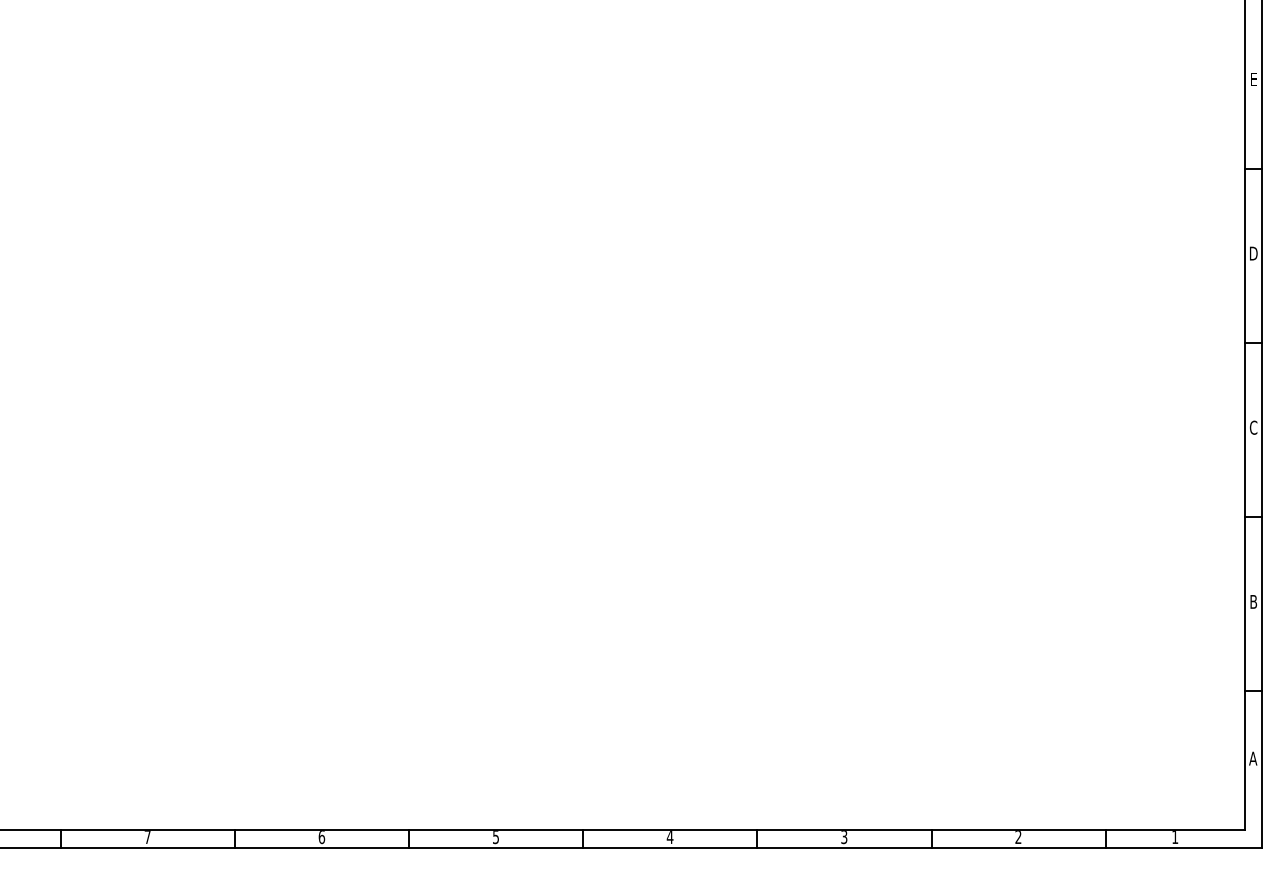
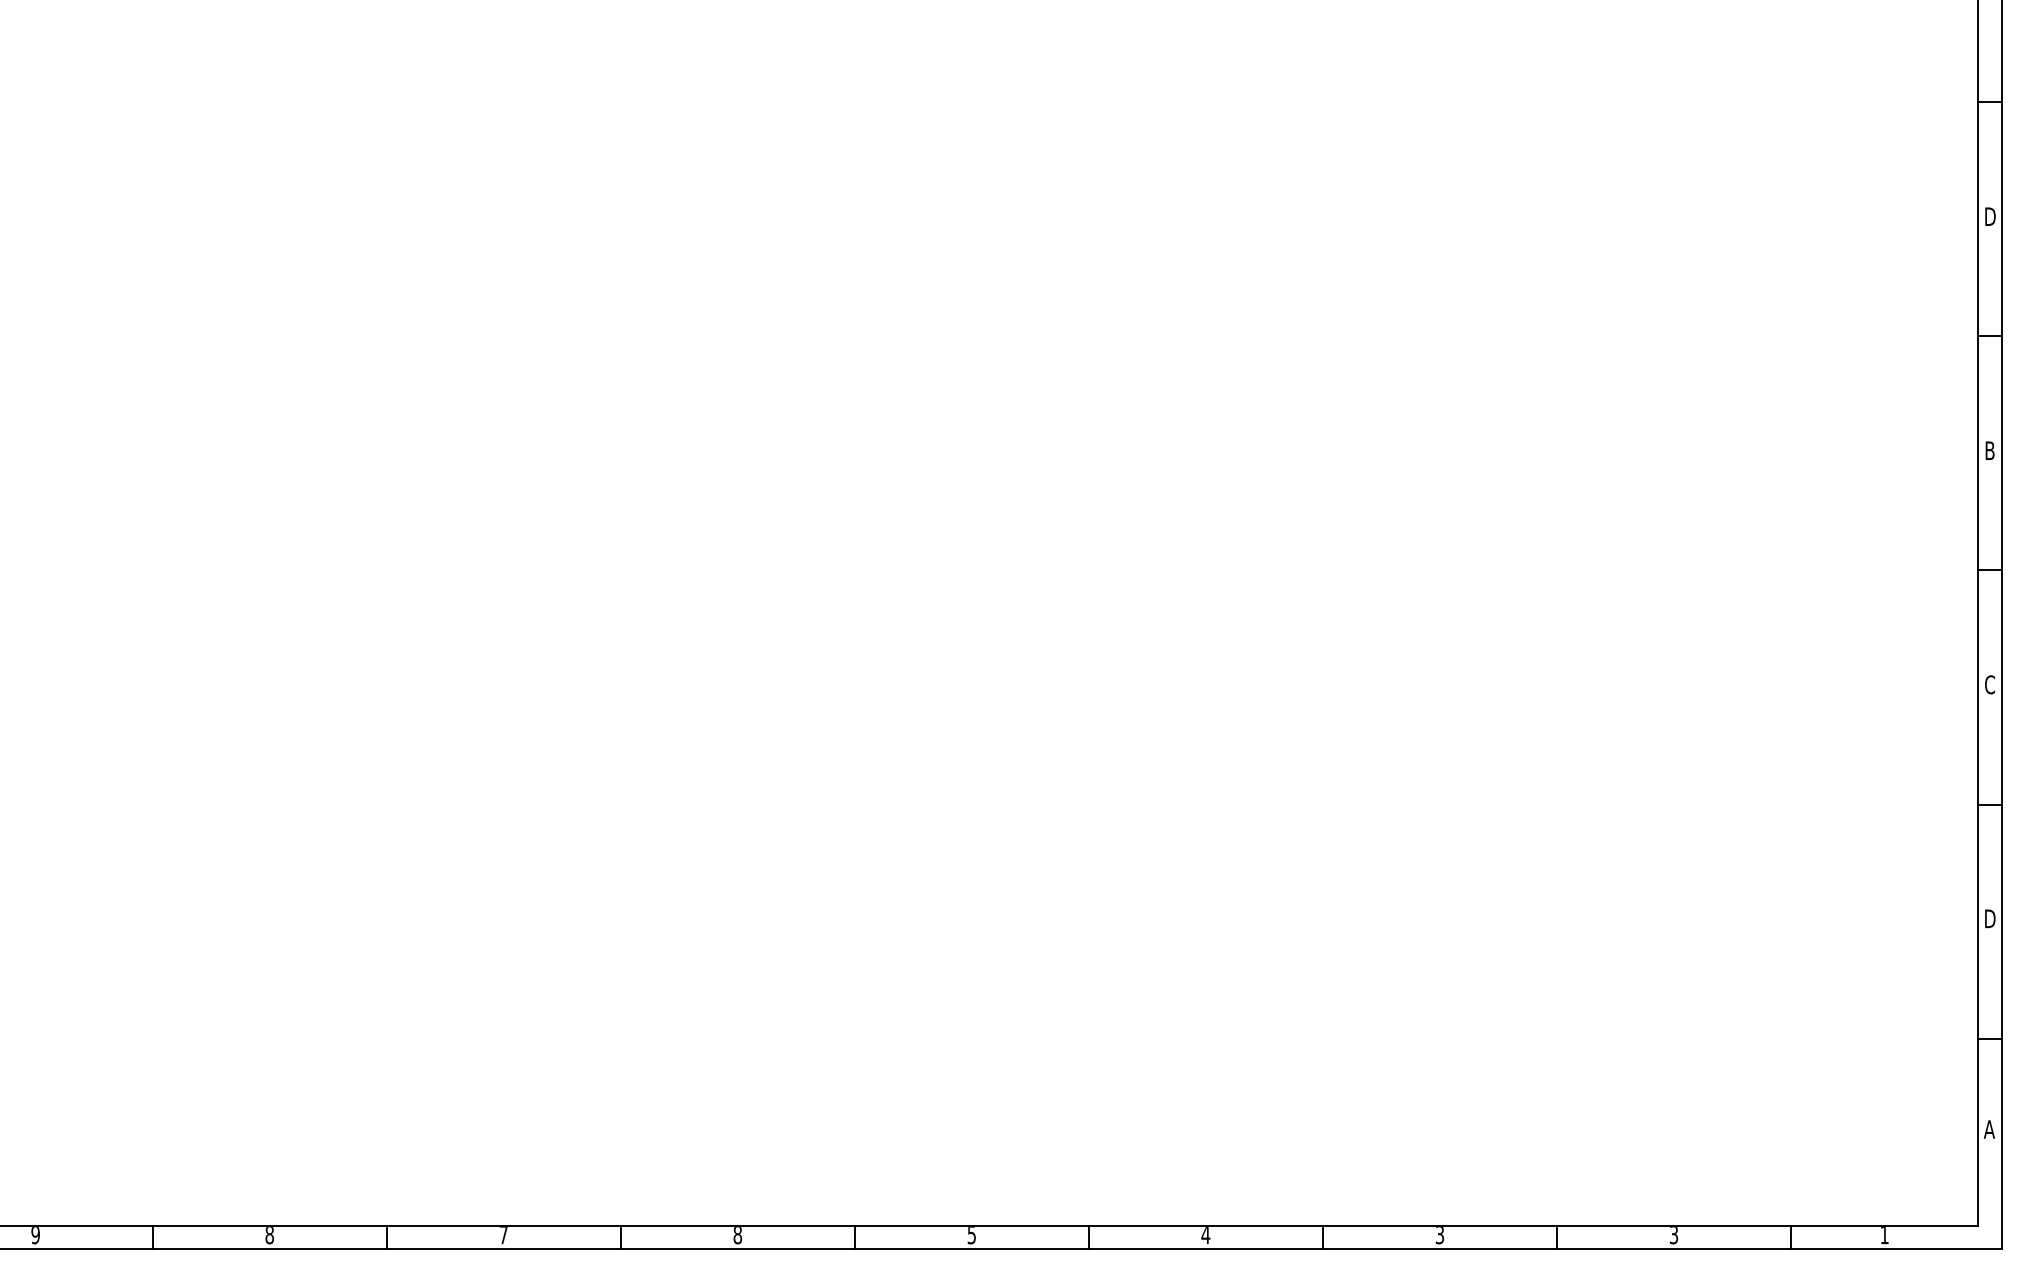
text: (1253, 79) -> (1990, 216), E -> D
text: (1253, 253) -> (1990, 450), D -> B
text: (1253, 601) -> (1990, 918), B -> D
text: (321, 837) -> (737, 1235), 6 -> 8
text: (1018, 837) -> (1674, 1235), 2 -> 3

